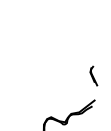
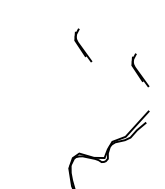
part: (63, 55) -> (81, 44), added

